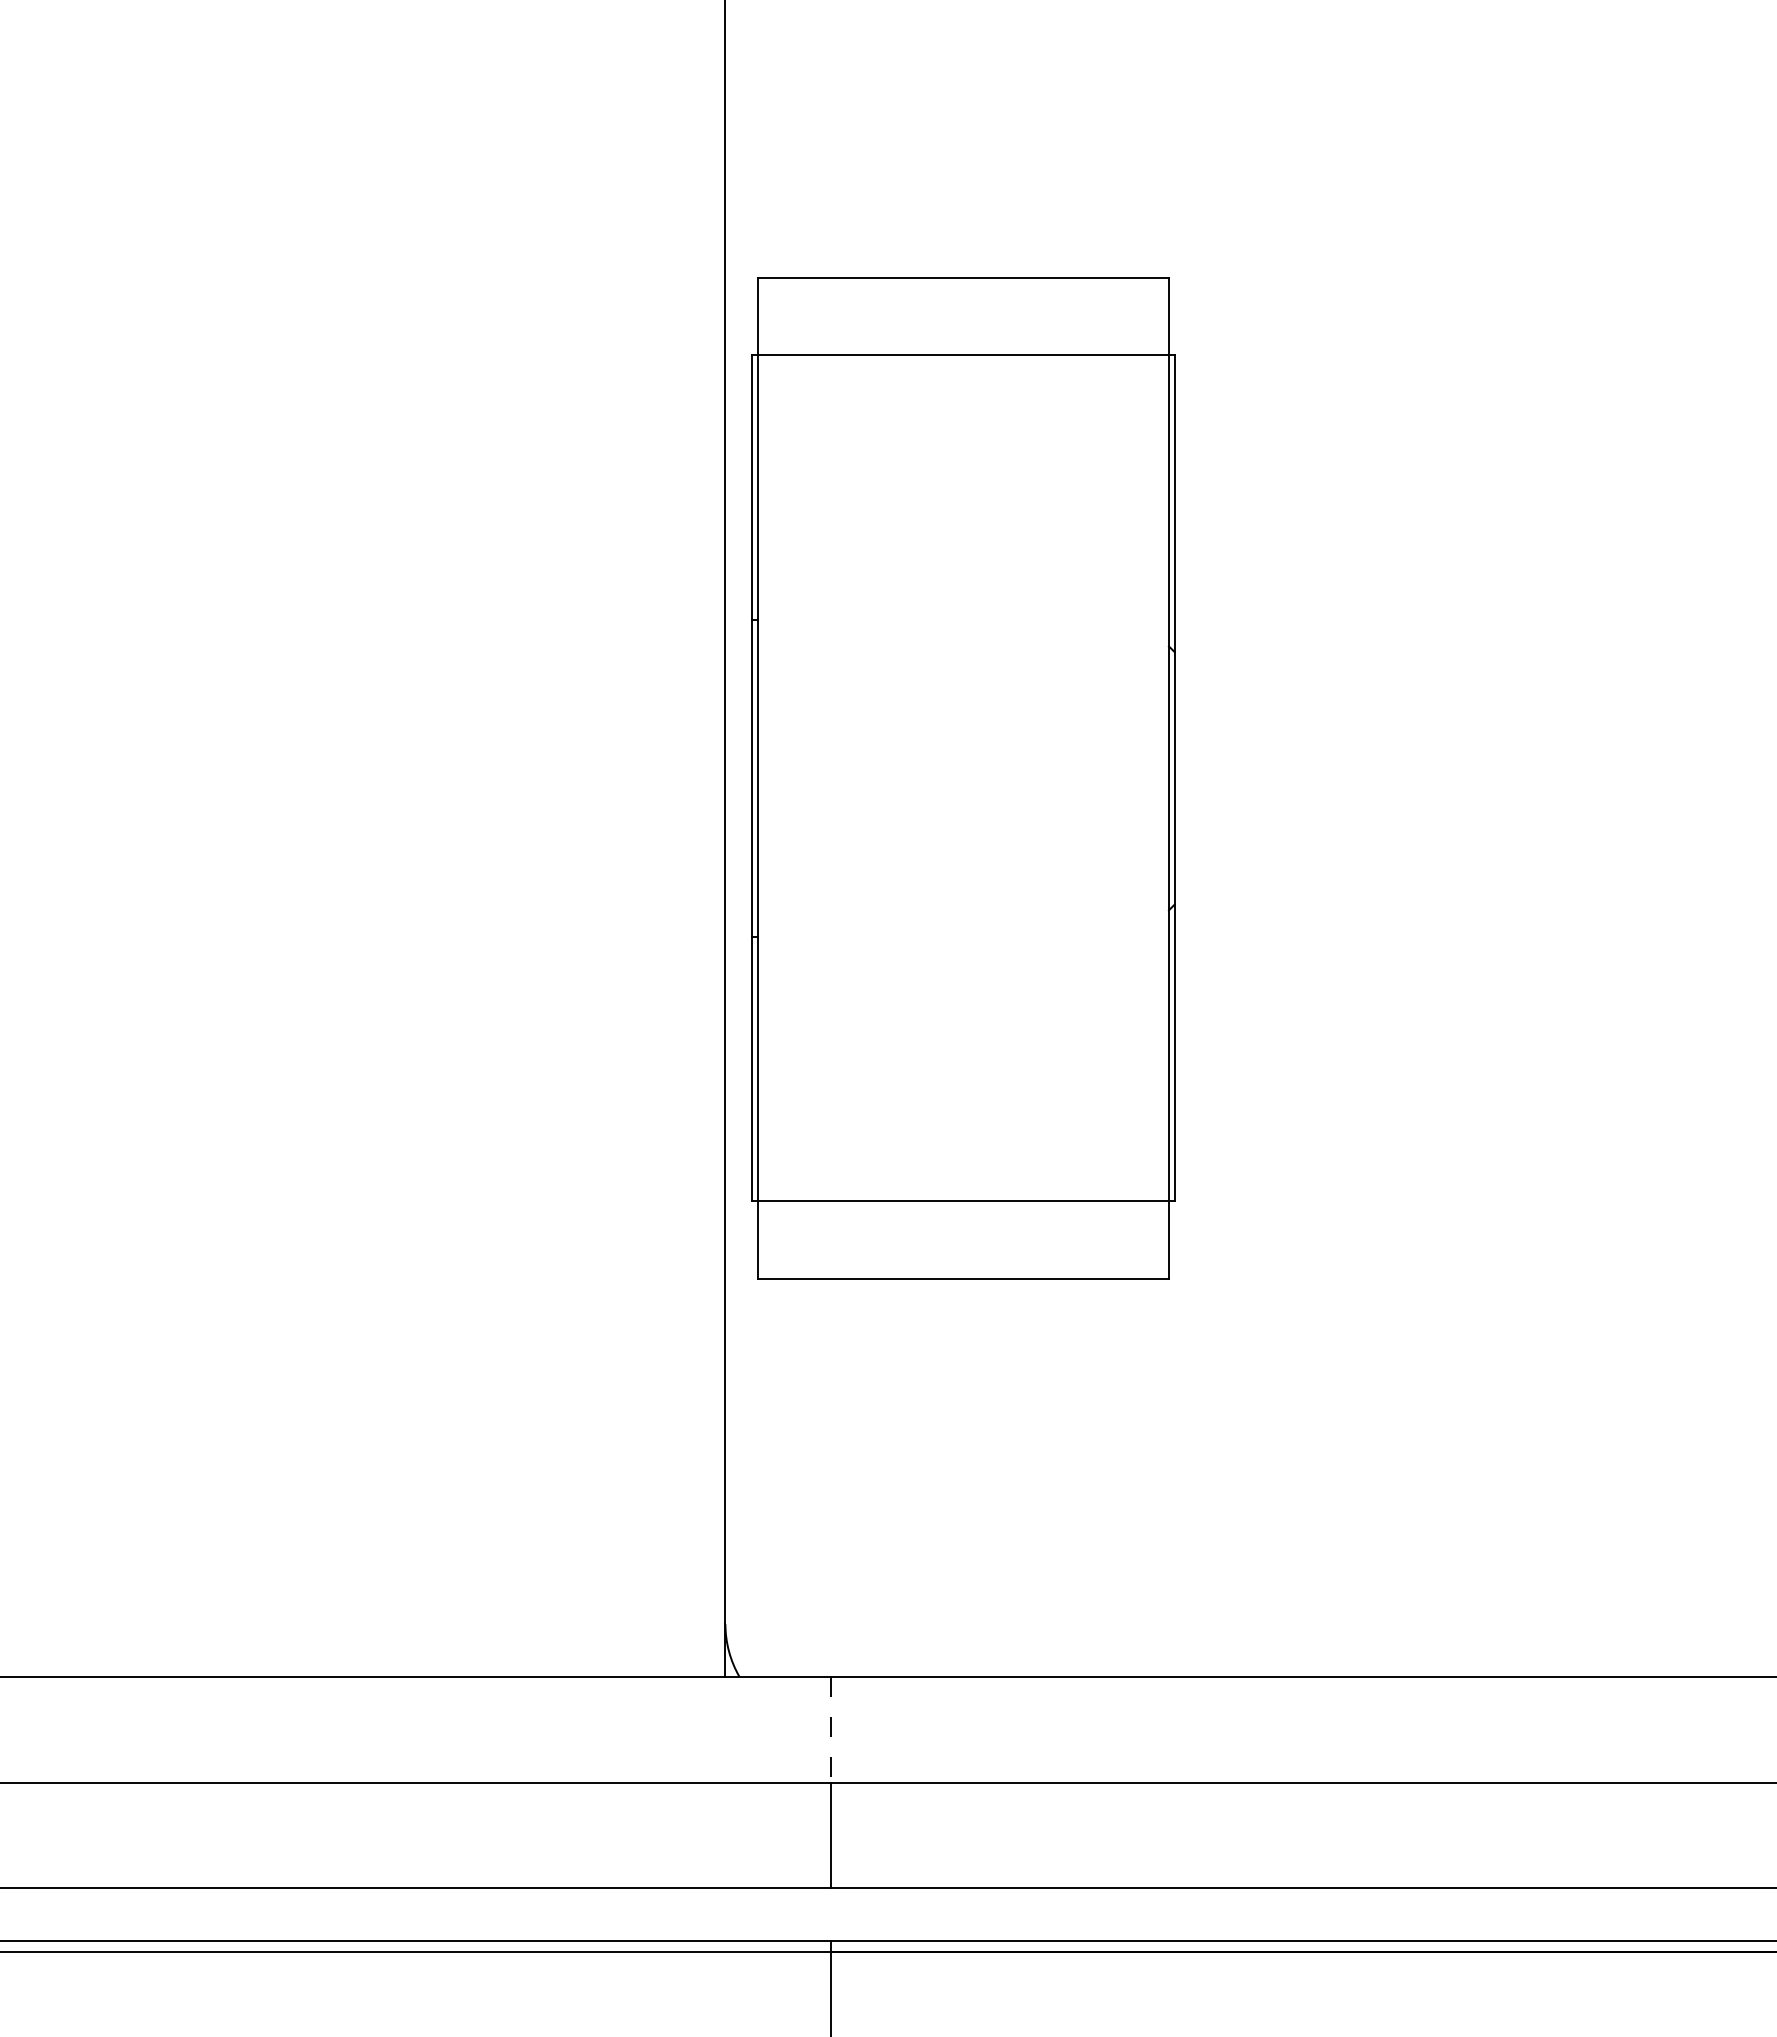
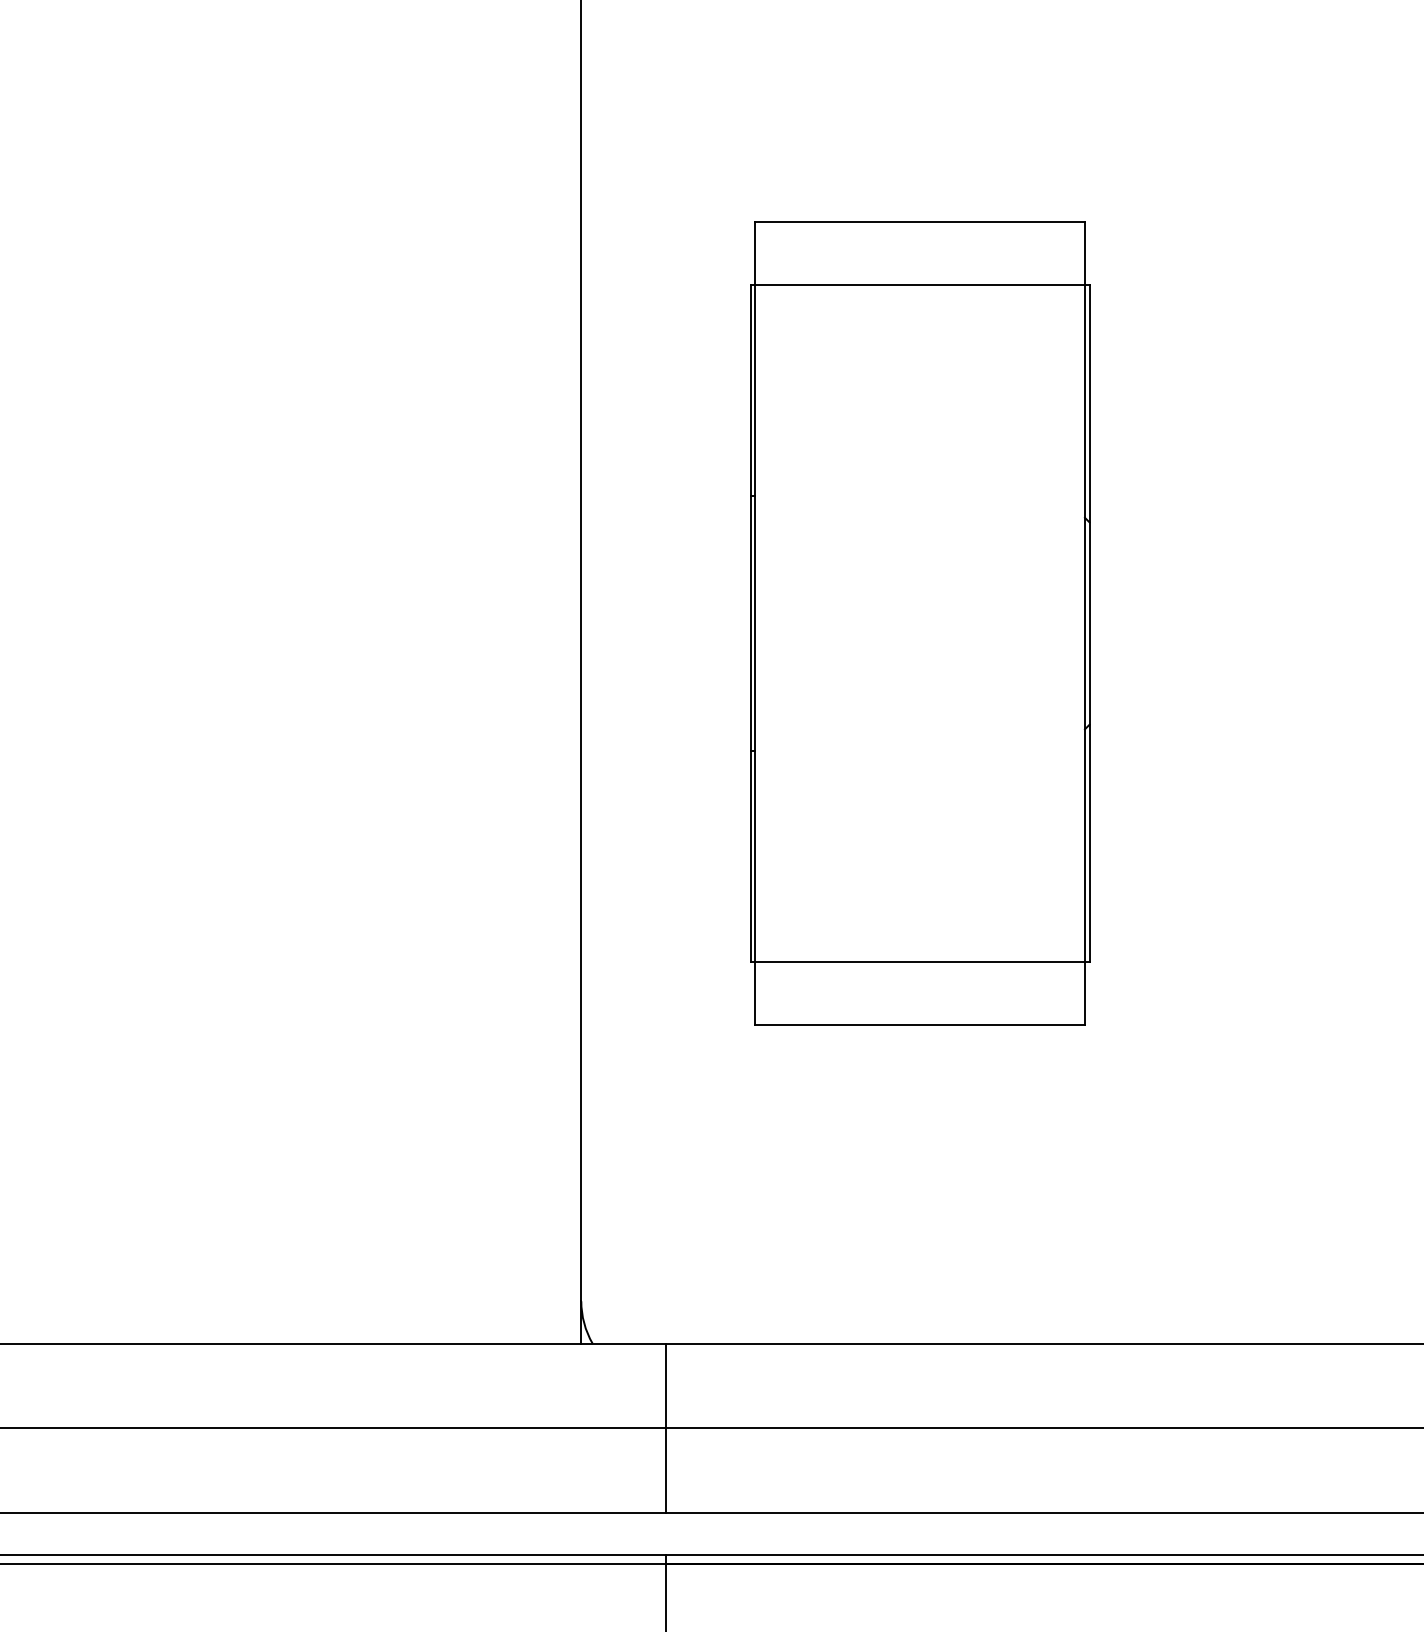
part: (963, 778) -> (920, 623), moved
line: (831, 1729) -> (666, 1385), dashed -> solid

